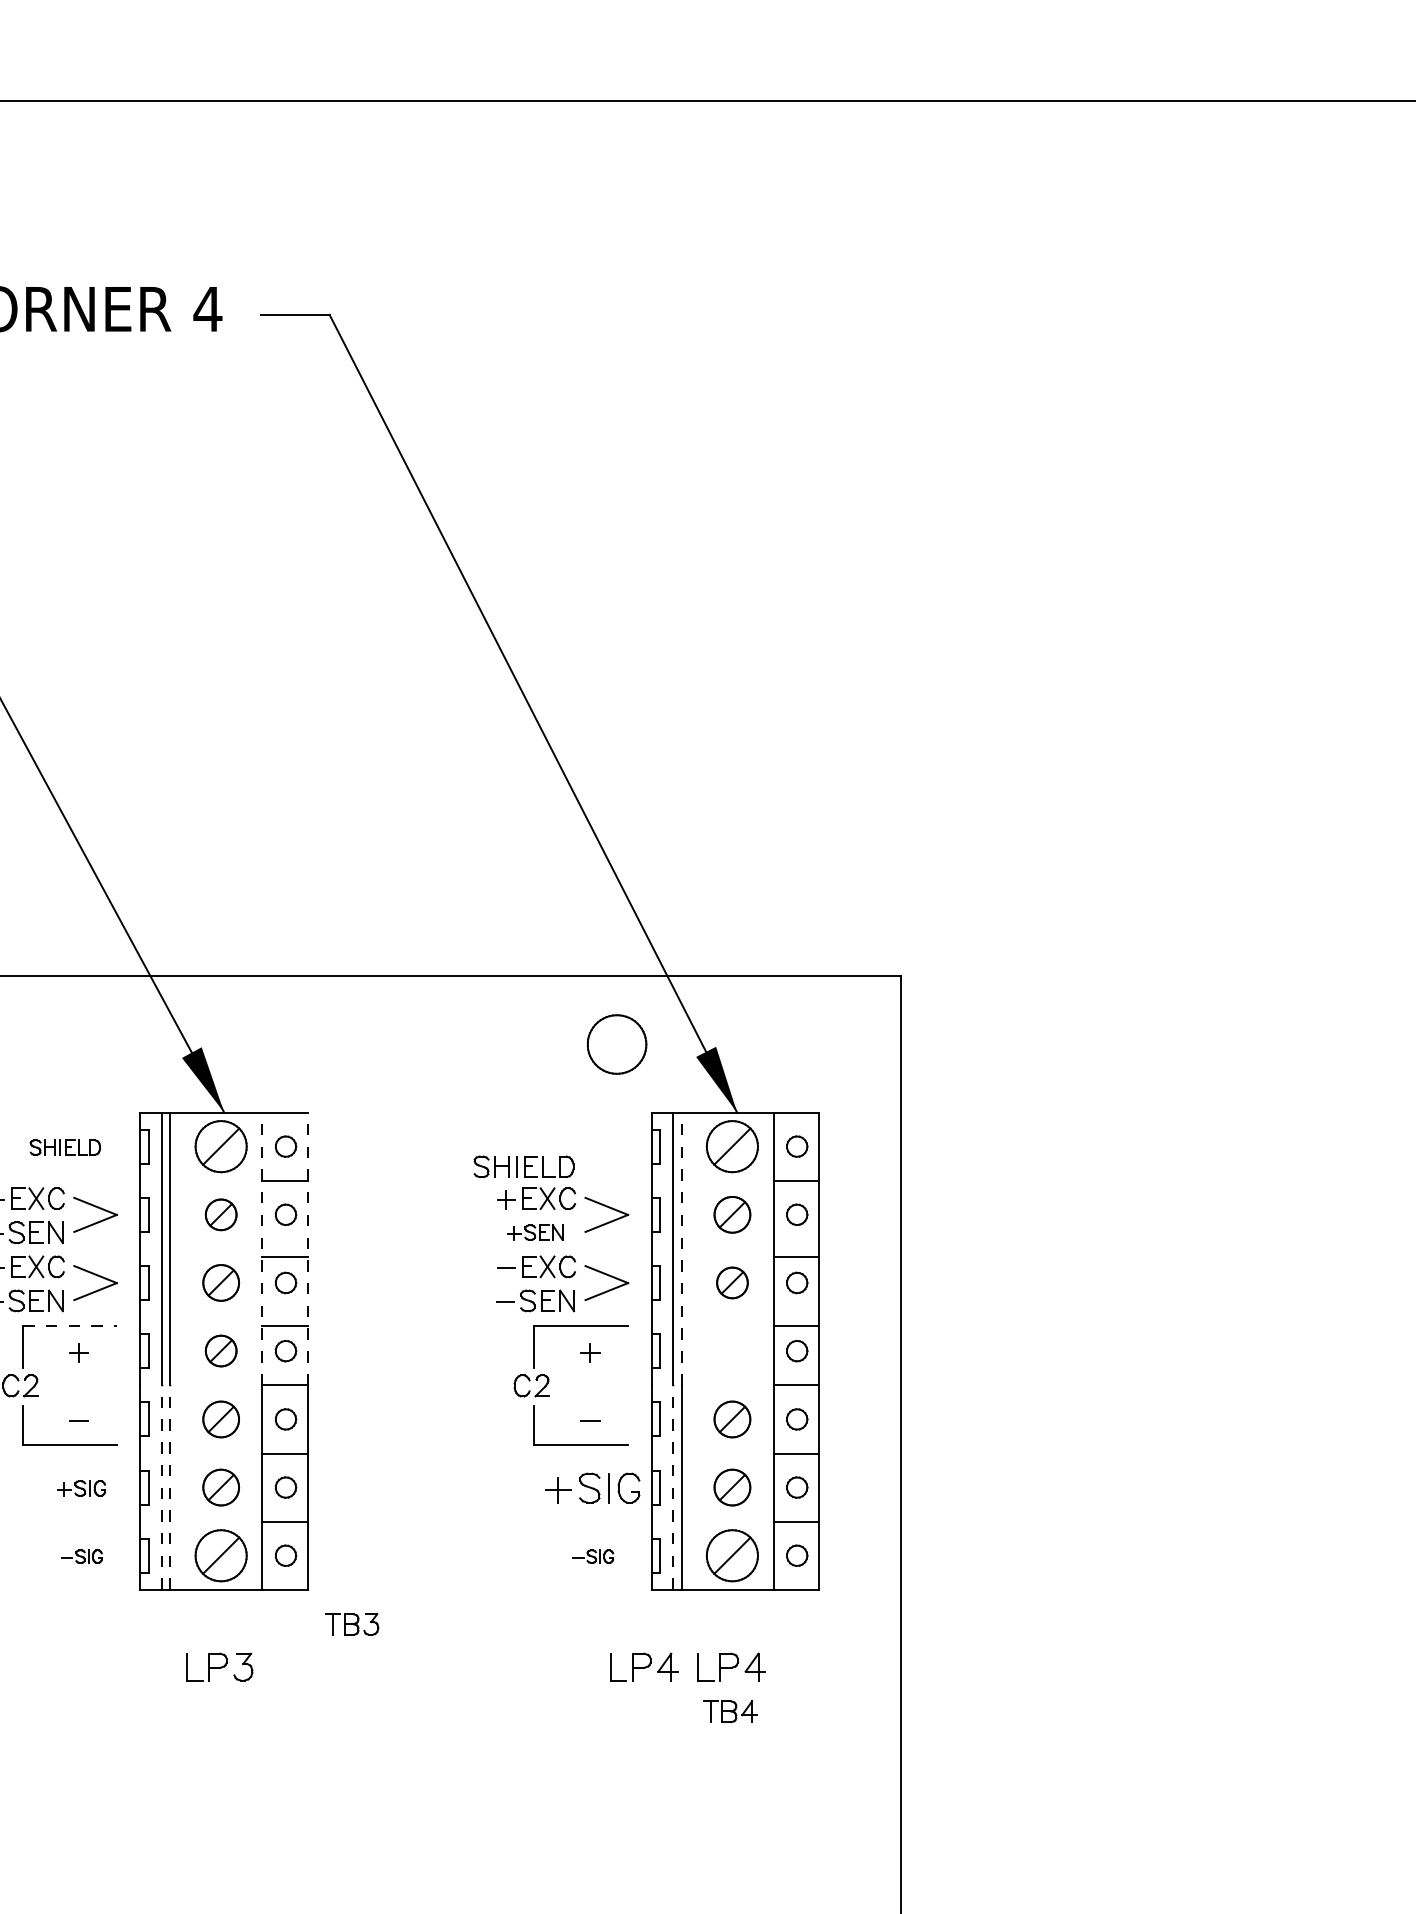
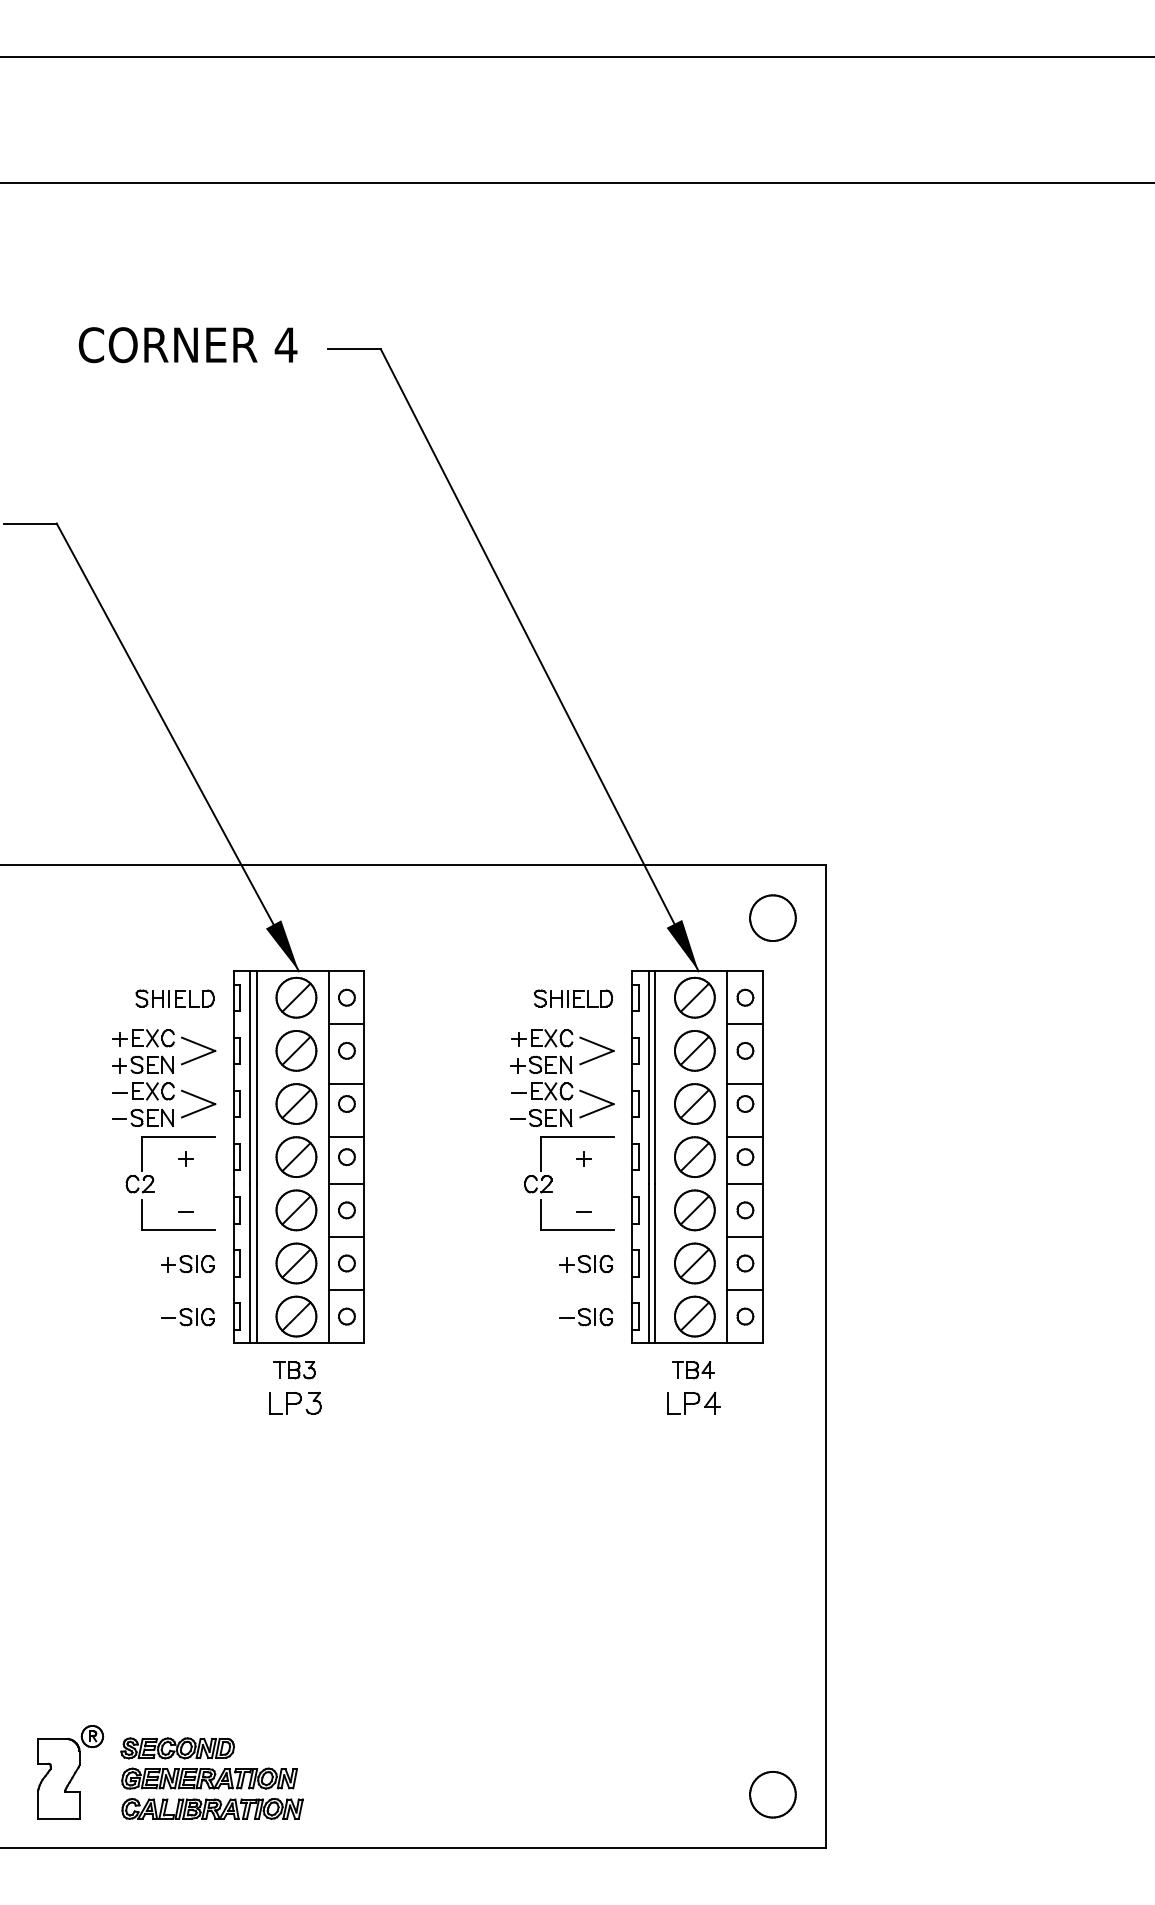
part: (616, 1043) -> (772, 917), moved
part: (64, 1147) -> (174, 998), size x1.43
part: (524, 1166) -> (573, 998), moved
part: (221, 1214) -> (296, 1050), size x1.67
part: (731, 1214) -> (694, 1050), size x1.43
part: (535, 1232) -> (541, 1064), size x1.43
line: (262, 1247) -> (328, 1076), dashed -> solid
line: (308, 1247) -> (364, 1076), dashed -> solid
line: (681, 1247) -> (655, 1076), dashed -> solid
part: (221, 1282) -> (296, 1103), size x1.43
part: (731, 1282) -> (694, 1103), size x1.67
line: (69, 1325) -> (178, 1137), dashed -> solid
part: (221, 1350) -> (296, 1156), size x1.67
part: (731, 1350) -> (694, 1156), added
part: (221, 1419) -> (296, 1210), size x1.43
part: (731, 1419) -> (694, 1210), size x1.43
line: (162, 1487) -> (250, 1263), dashed -> solid
line: (169, 1487) -> (256, 1263), dashed -> solid
part: (221, 1487) -> (296, 1263), size x1.43
line: (672, 1487) -> (648, 1263), dashed -> solid
part: (731, 1487) -> (694, 1263), size x1.43
part: (81, 1488) -> (187, 1264), size x1.43
part: (593, 1488) -> (586, 1264), size x0.71
part: (81, 1556) -> (187, 1317), size x1.67
part: (593, 1556) -> (586, 1317), size x1.67
part: (352, 1624) -> (294, 1370), moved
part: (643, 1667) -> (625, 1403), removed
part: (730, 1712) -> (693, 1370), moved

